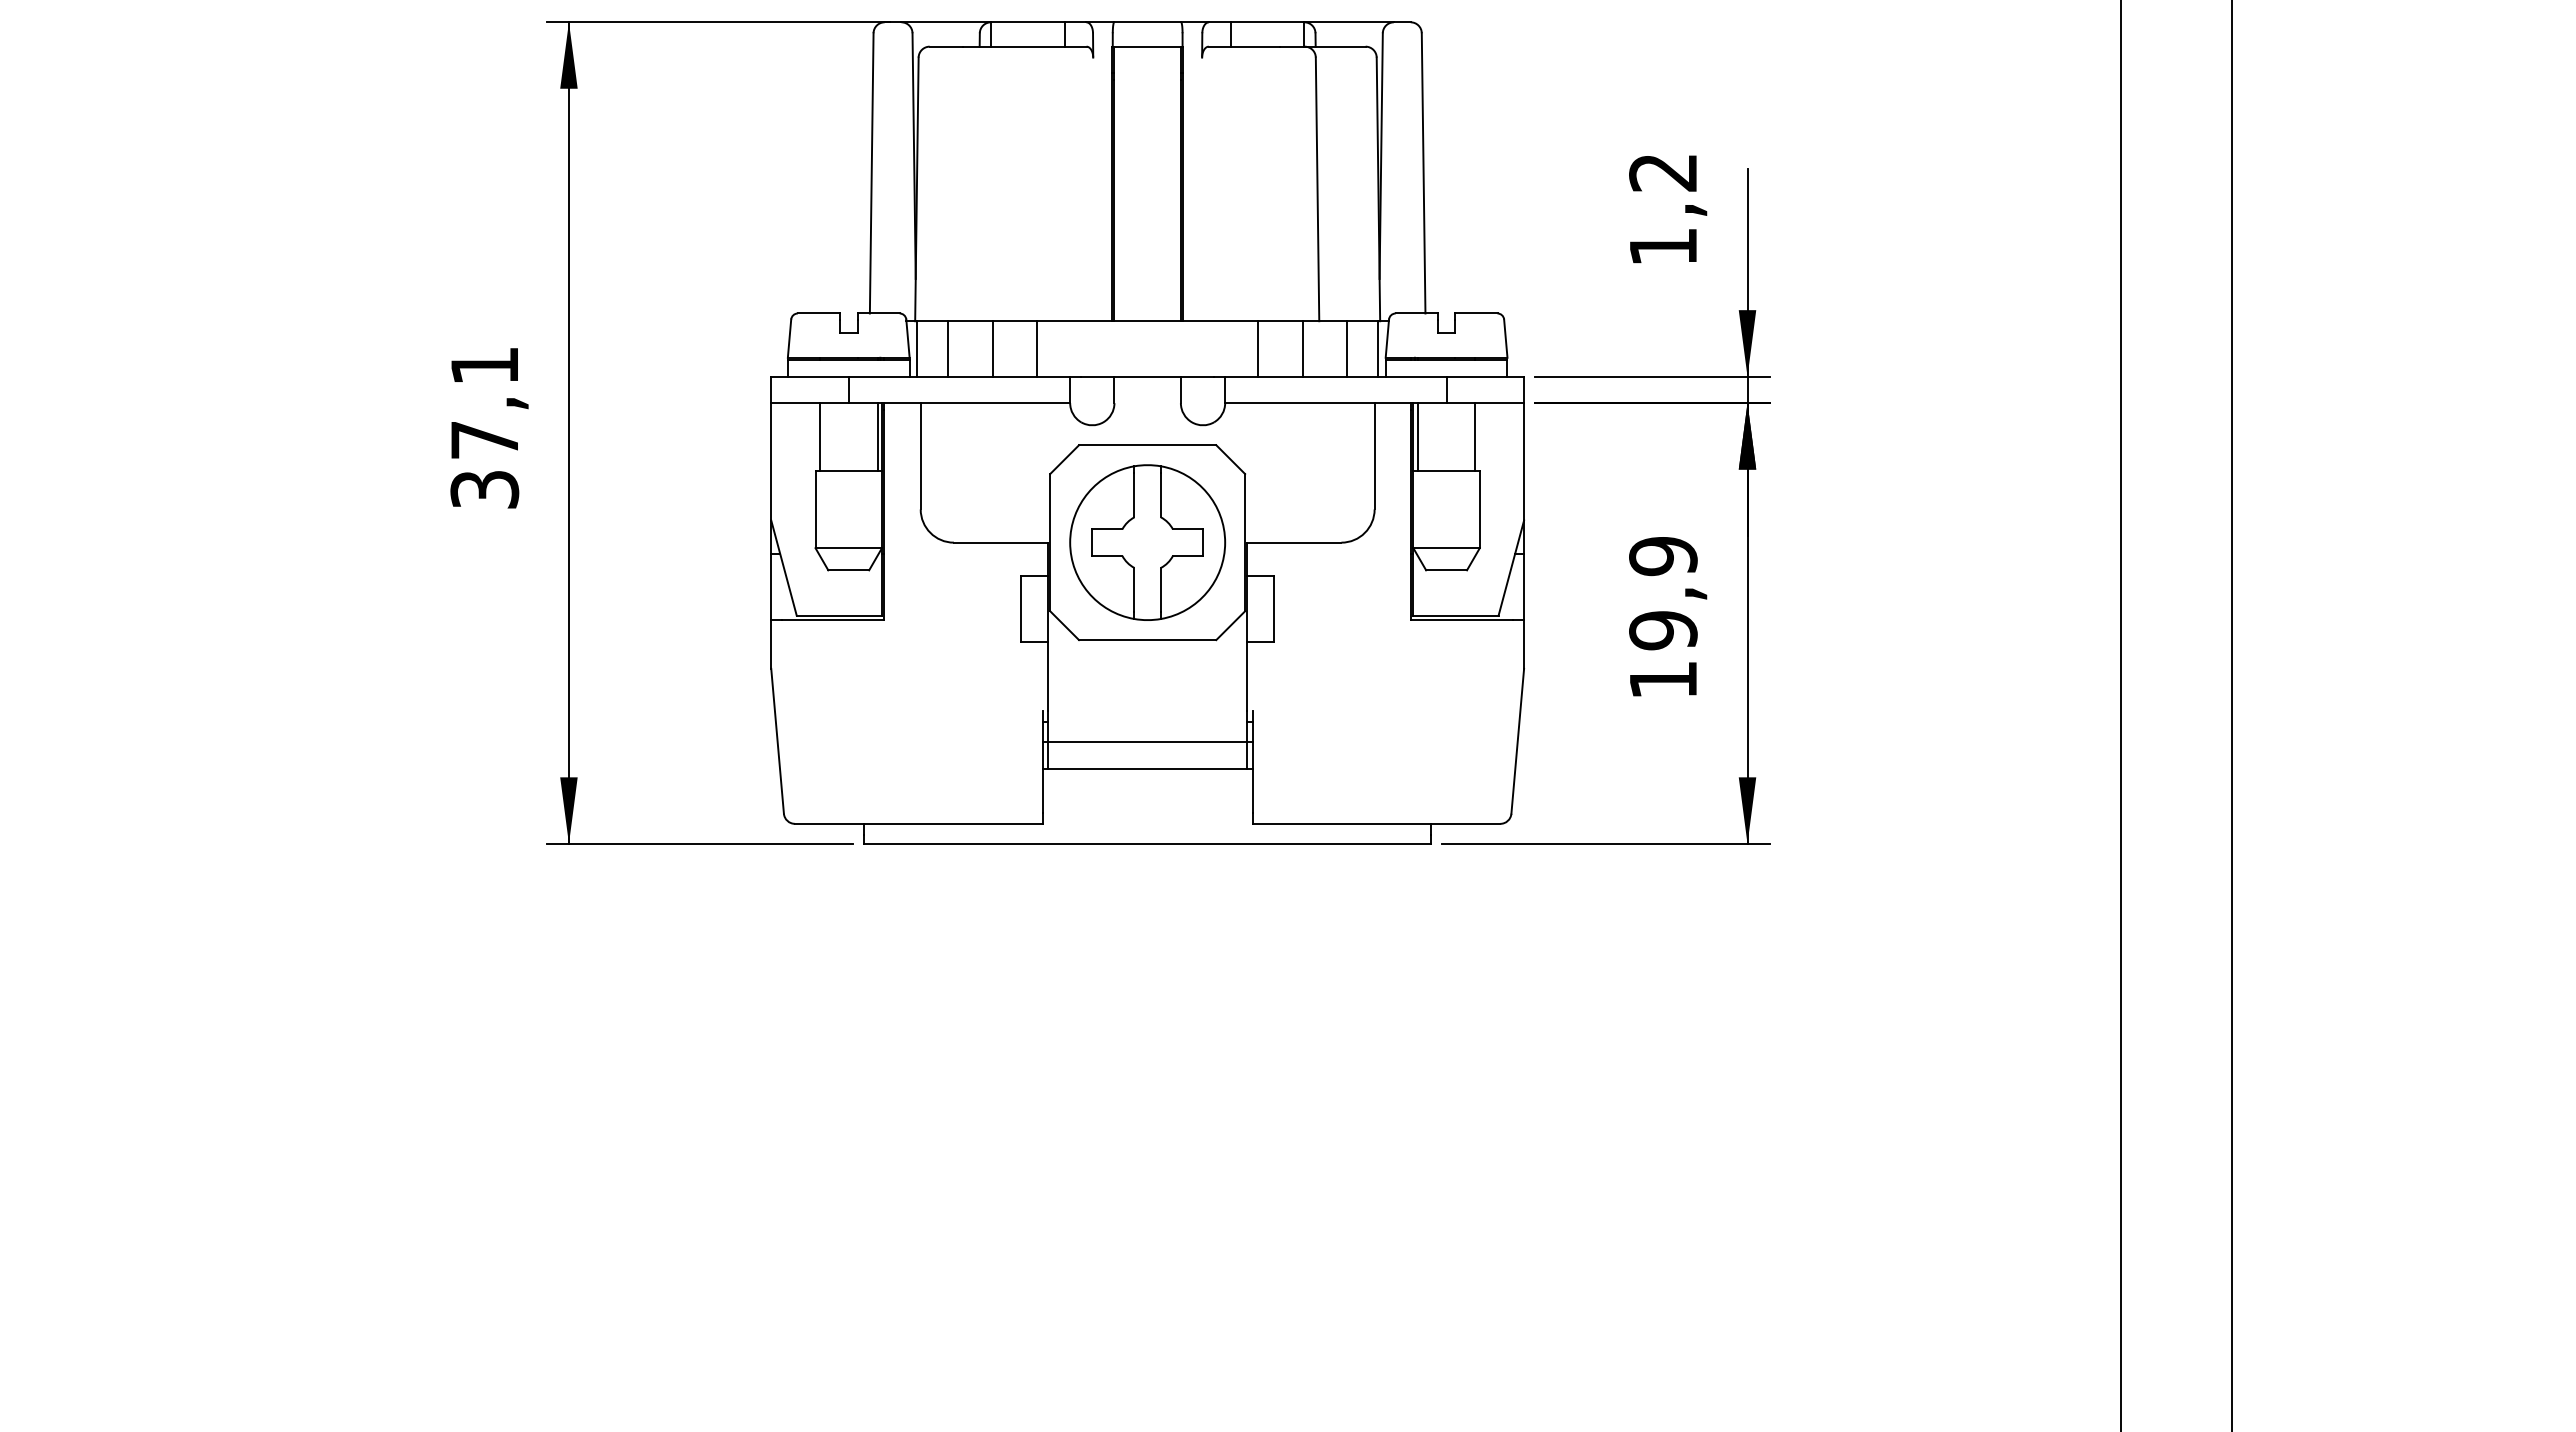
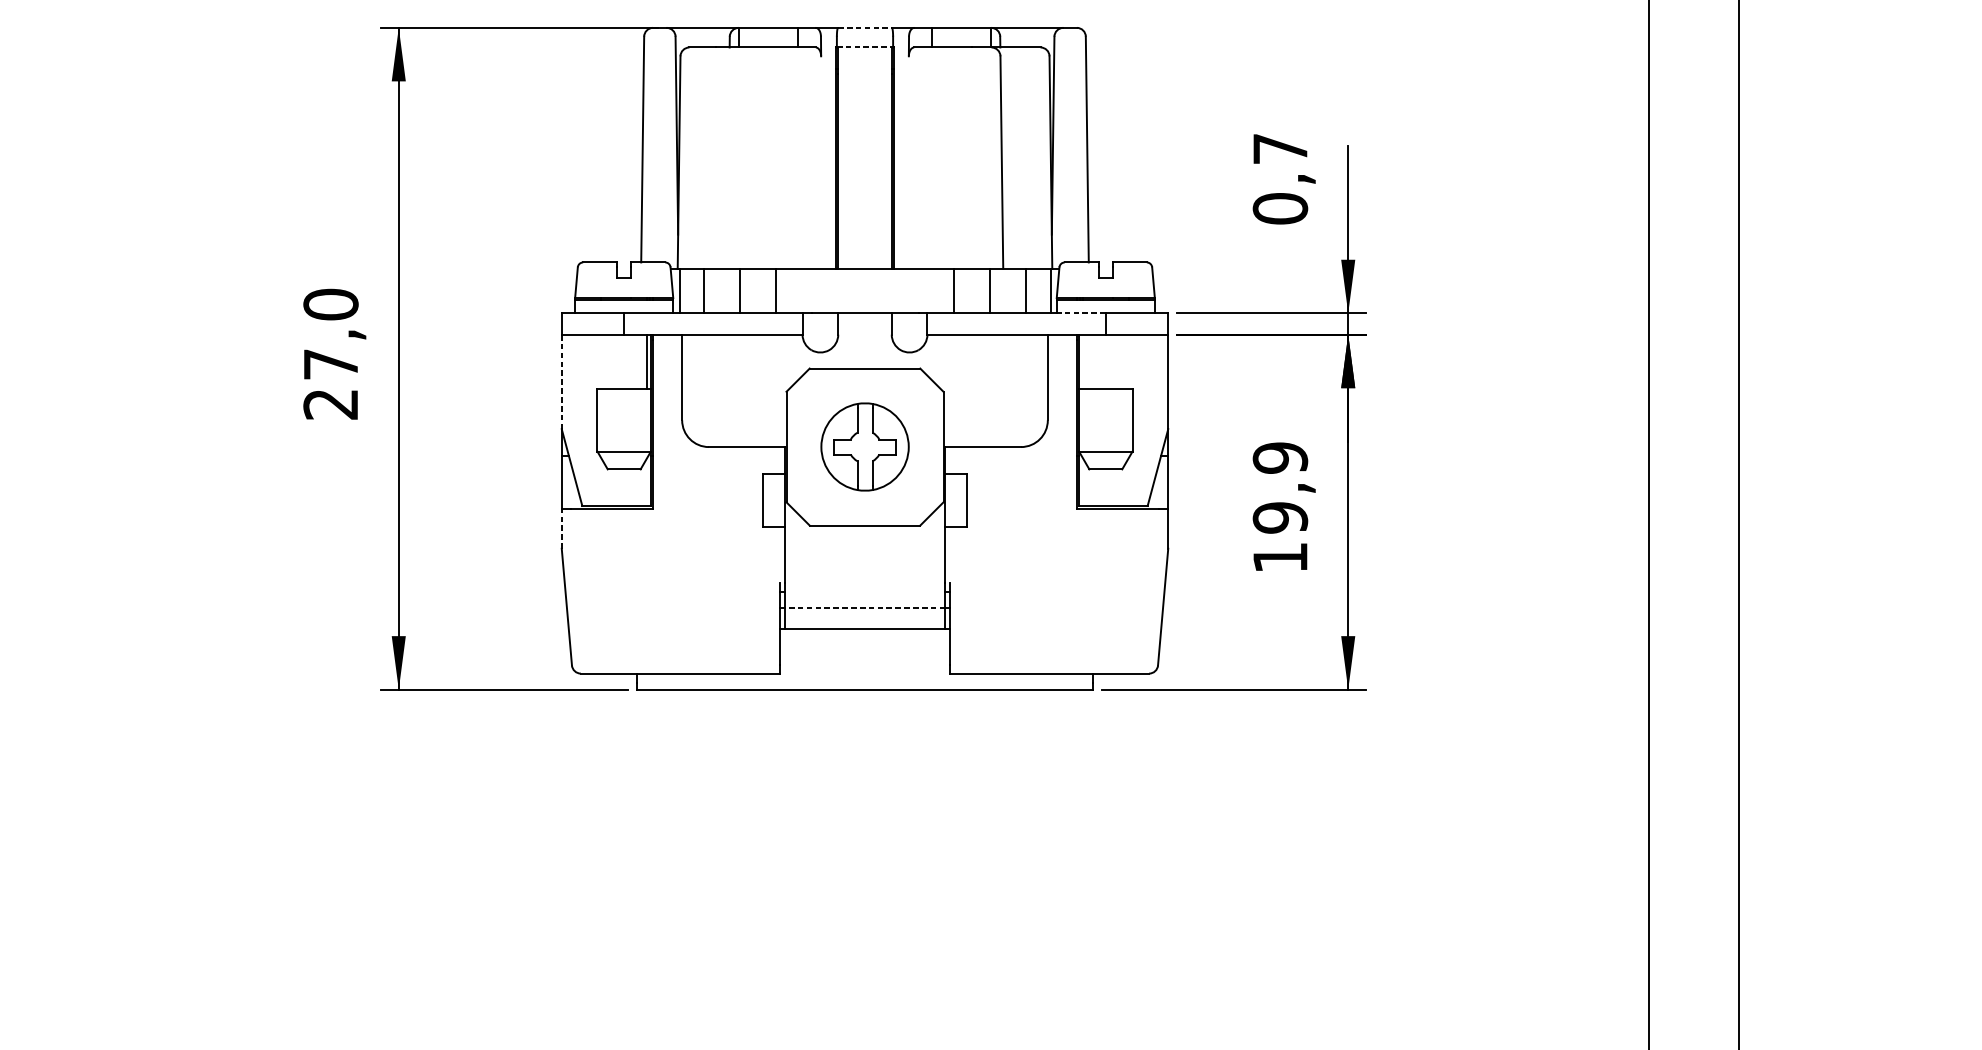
line: (1148, 22) -> (865, 28), solid -> dashed
line: (1147, 46) -> (864, 47), solid -> dashed
text: (1663, 210) -> (1280, 179), 1,2 -> 0,7
line: (1415, 376) -> (1080, 313), solid -> dashed
text: (484, 427) -> (330, 354), 37,1 -> 27,0
line: (819, 436) -> (600, 361), removed
line: (1417, 436) -> (1082, 361), removed
line: (1475, 436) -> (1129, 361), removed
line: (771, 461) -> (561, 381), solid -> dashed
part: (1147, 542) -> (864, 446), size x0.7
line: (771, 644) -> (561, 529), solid -> dashed
line: (1147, 741) -> (864, 607), solid -> dashed

